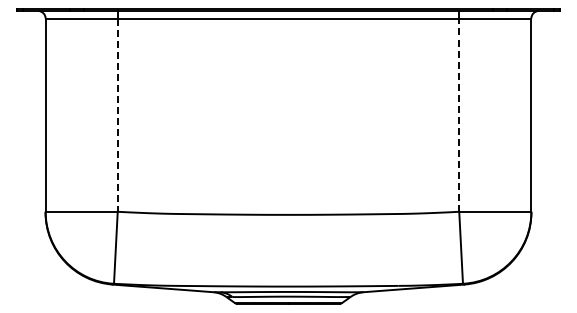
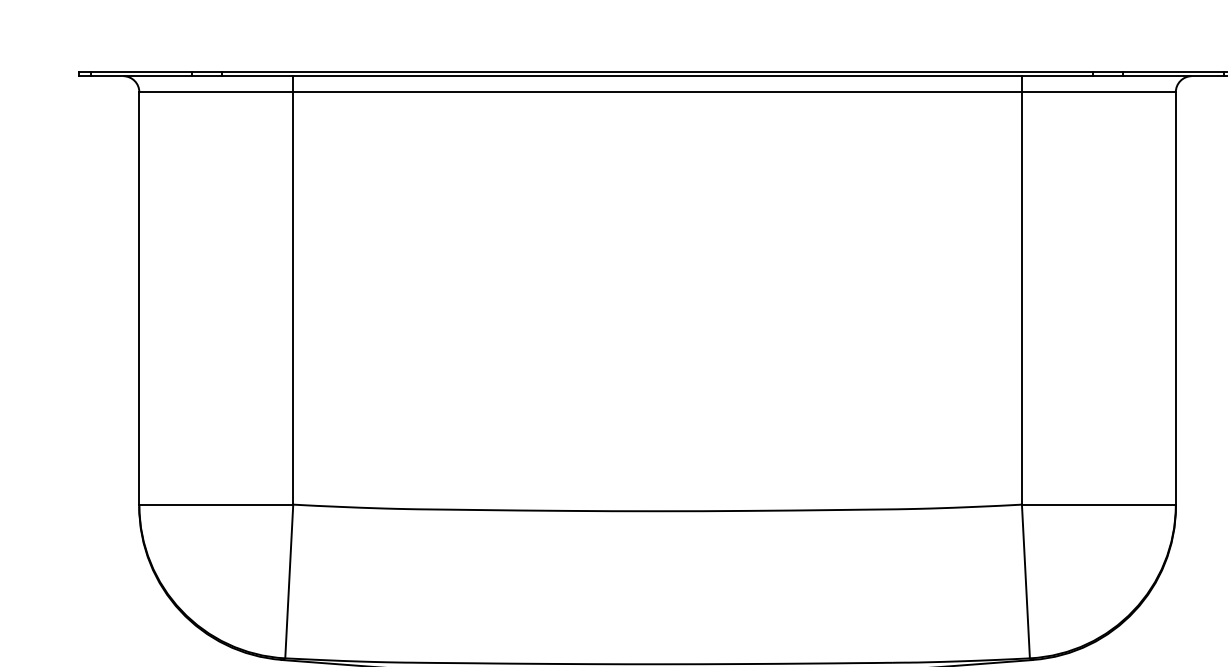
line: (117, 115) -> (292, 299), dashed -> solid
line: (459, 115) -> (1022, 299), dashed -> solid

